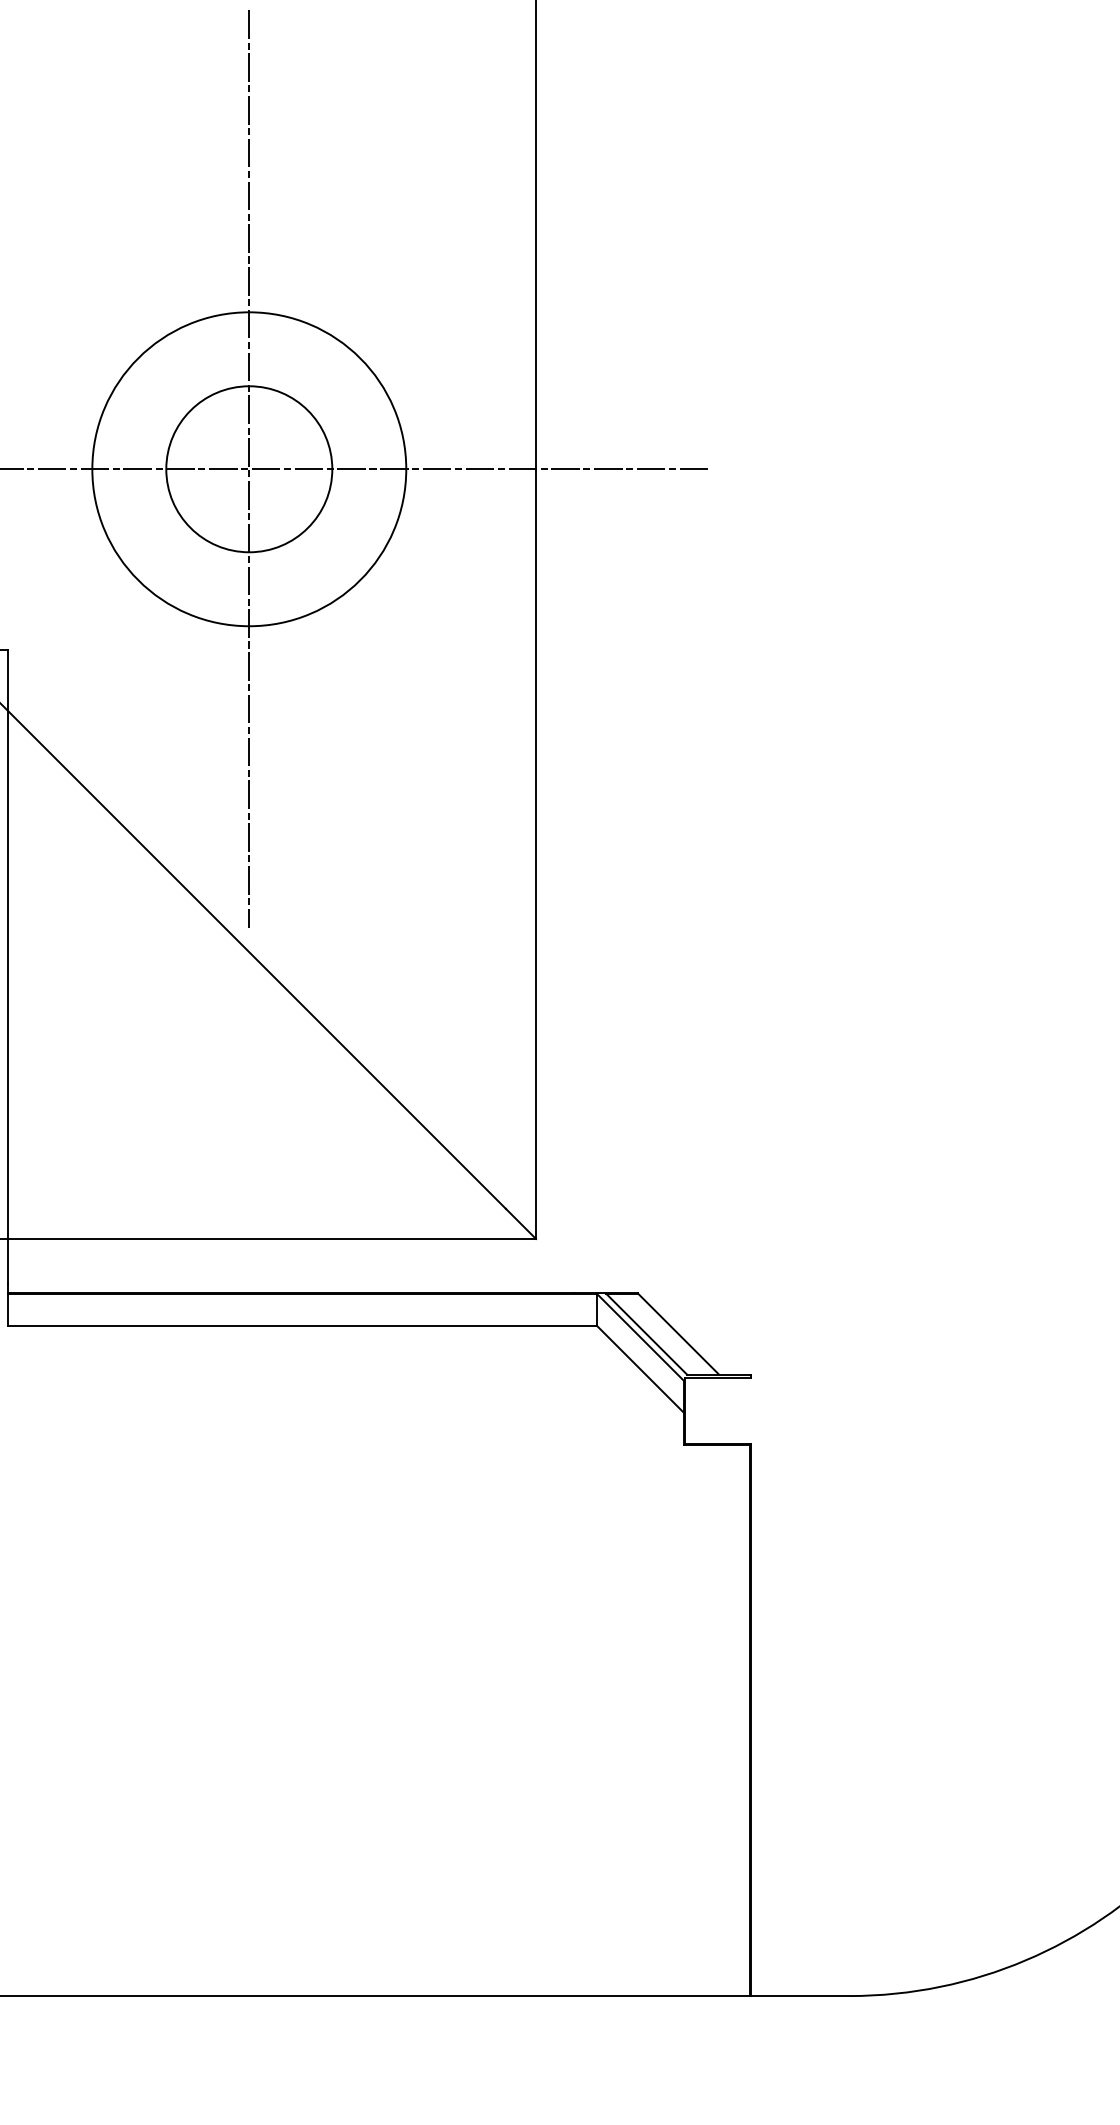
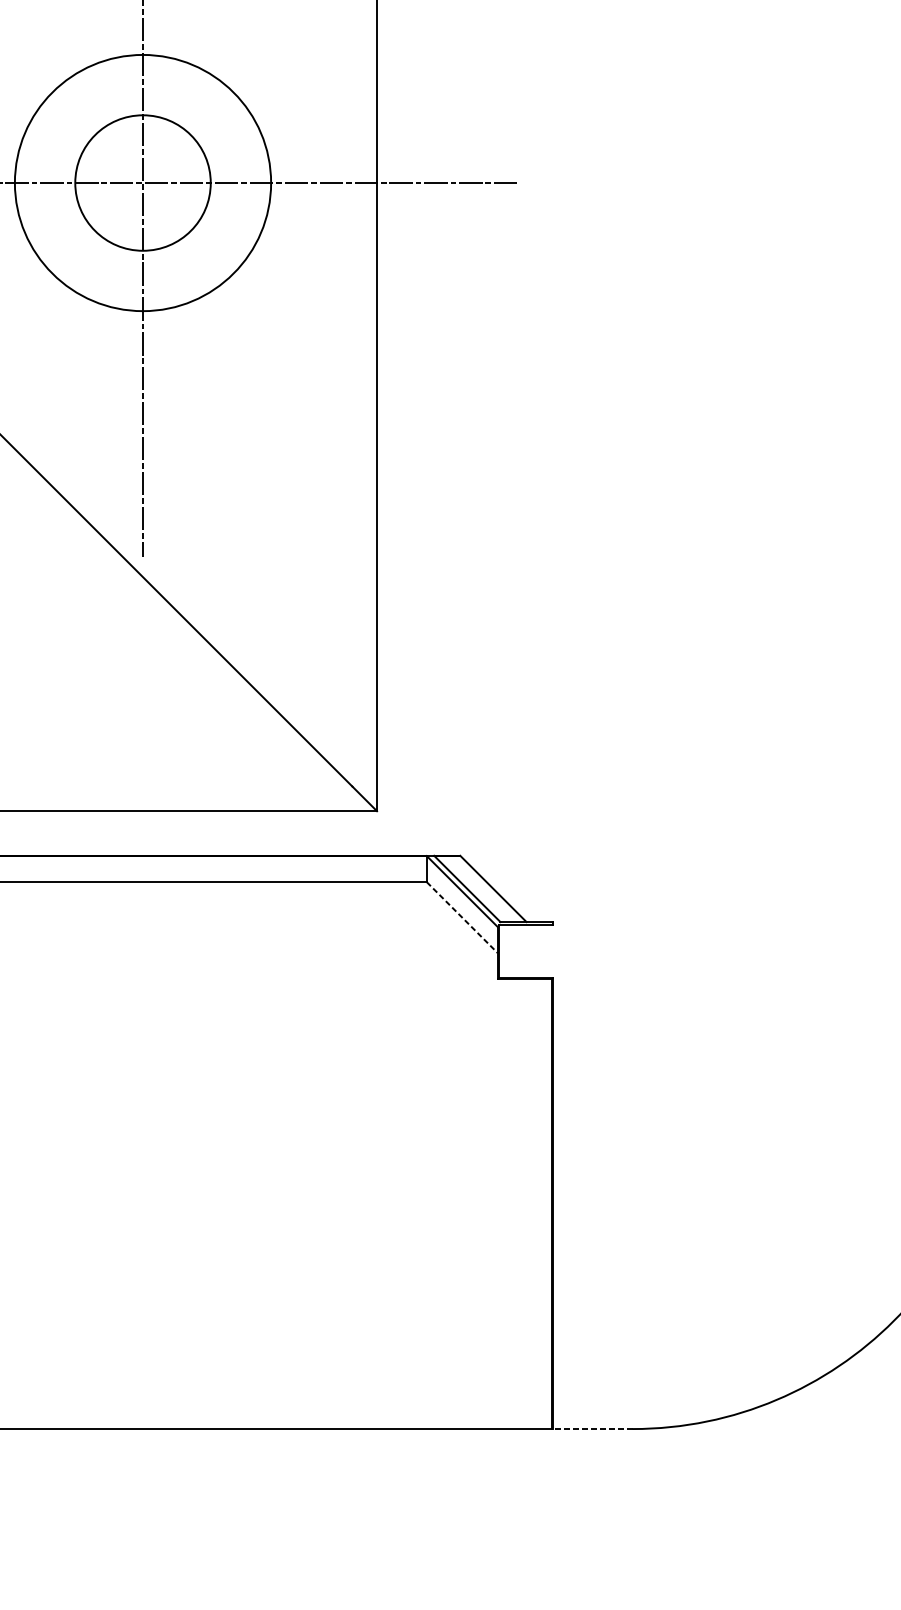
line: (640, 1369) -> (462, 917), solid -> dashed
line: (799, 1996) -> (592, 1429), solid -> dashed

